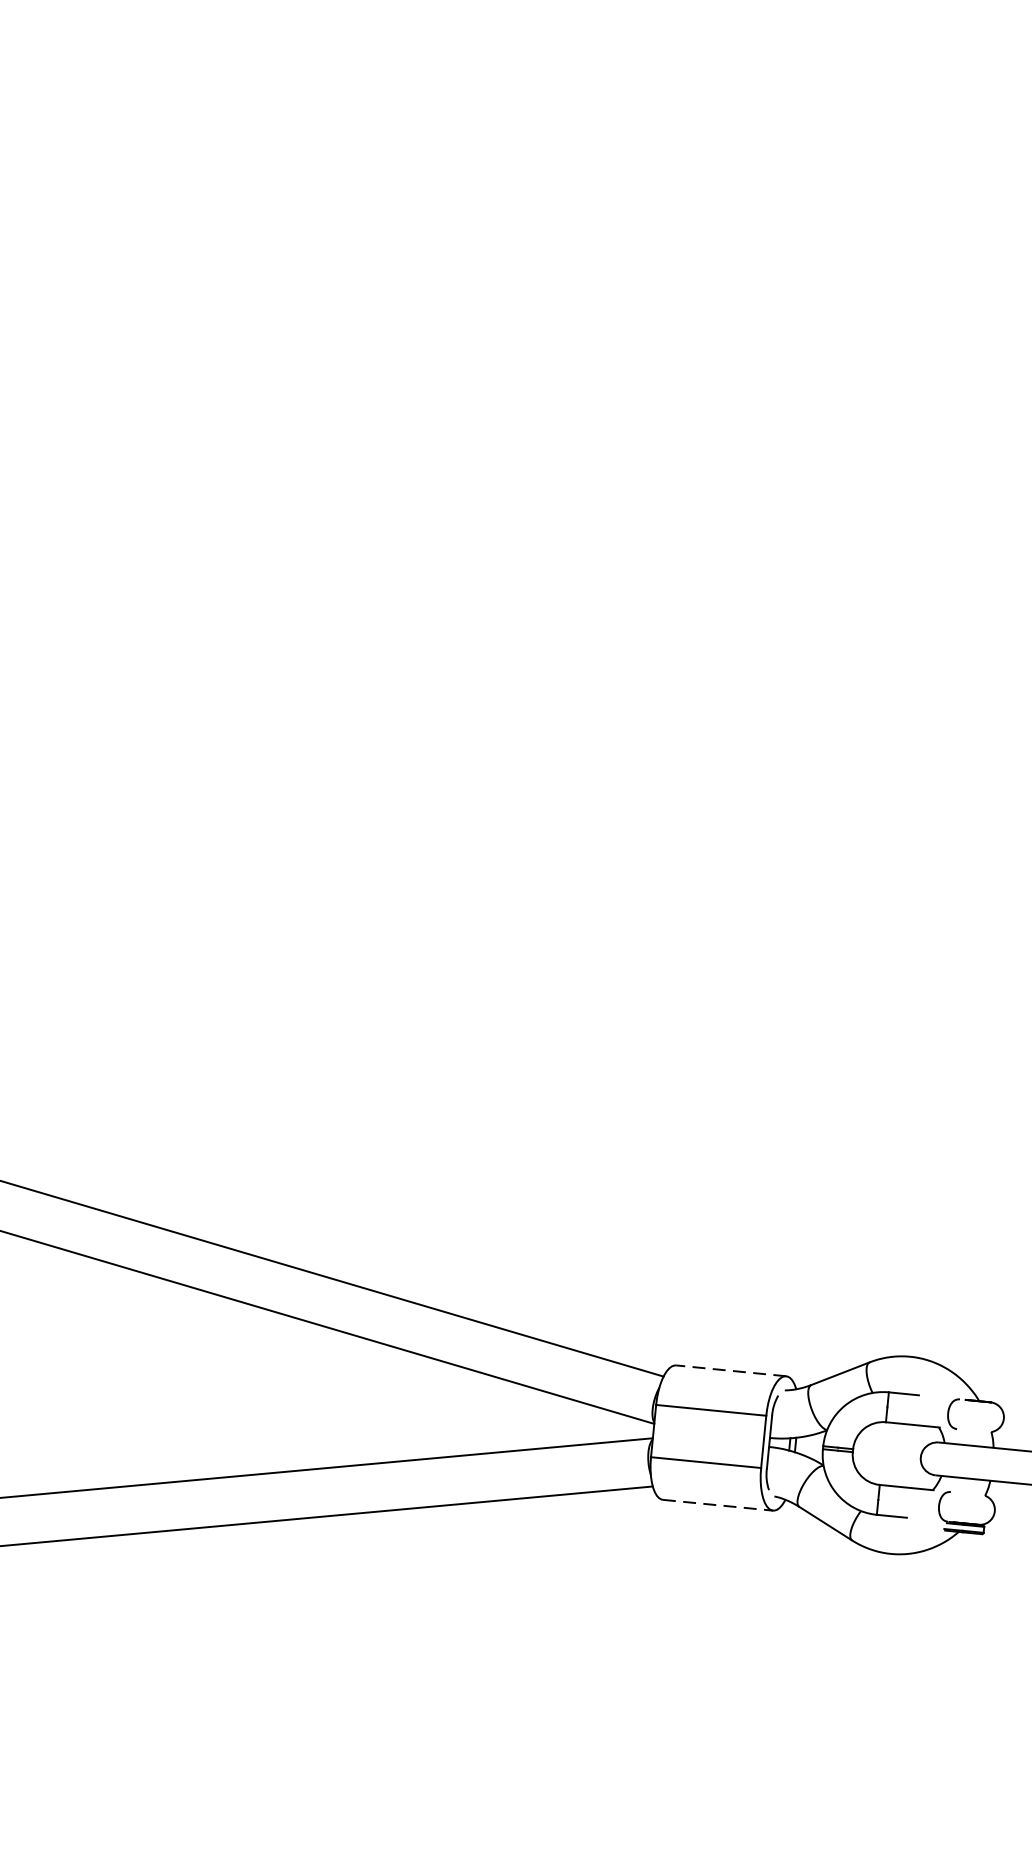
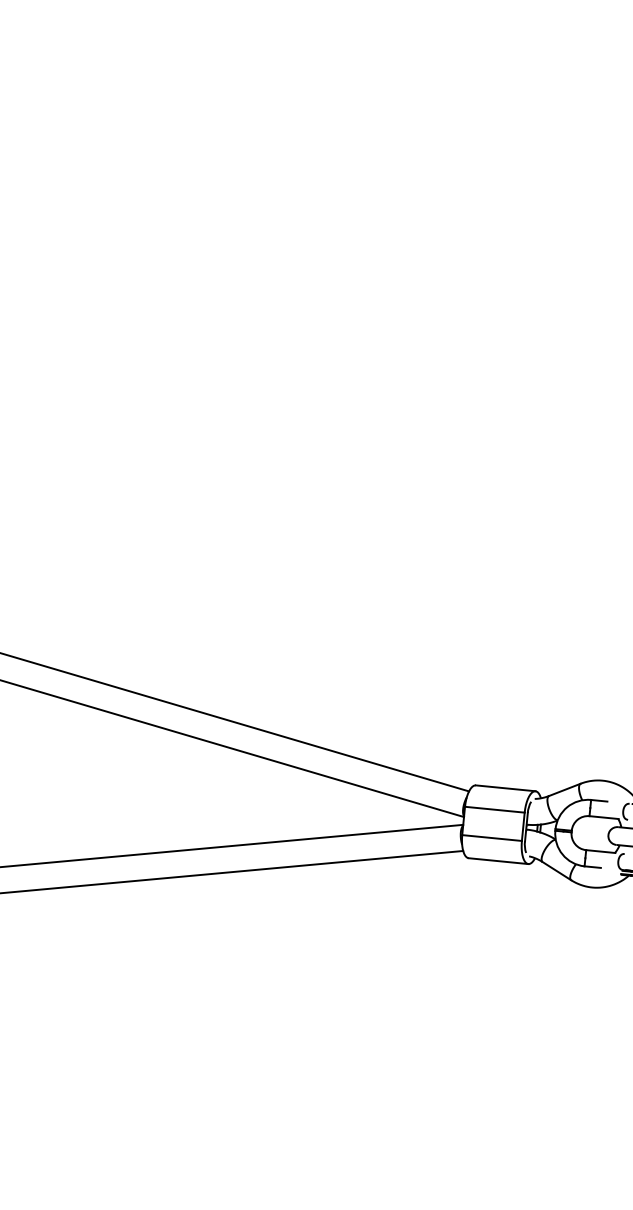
line: (730, 1371) -> (505, 788), dashed -> solid
line: (717, 1505) -> (498, 861), dashed -> solid

